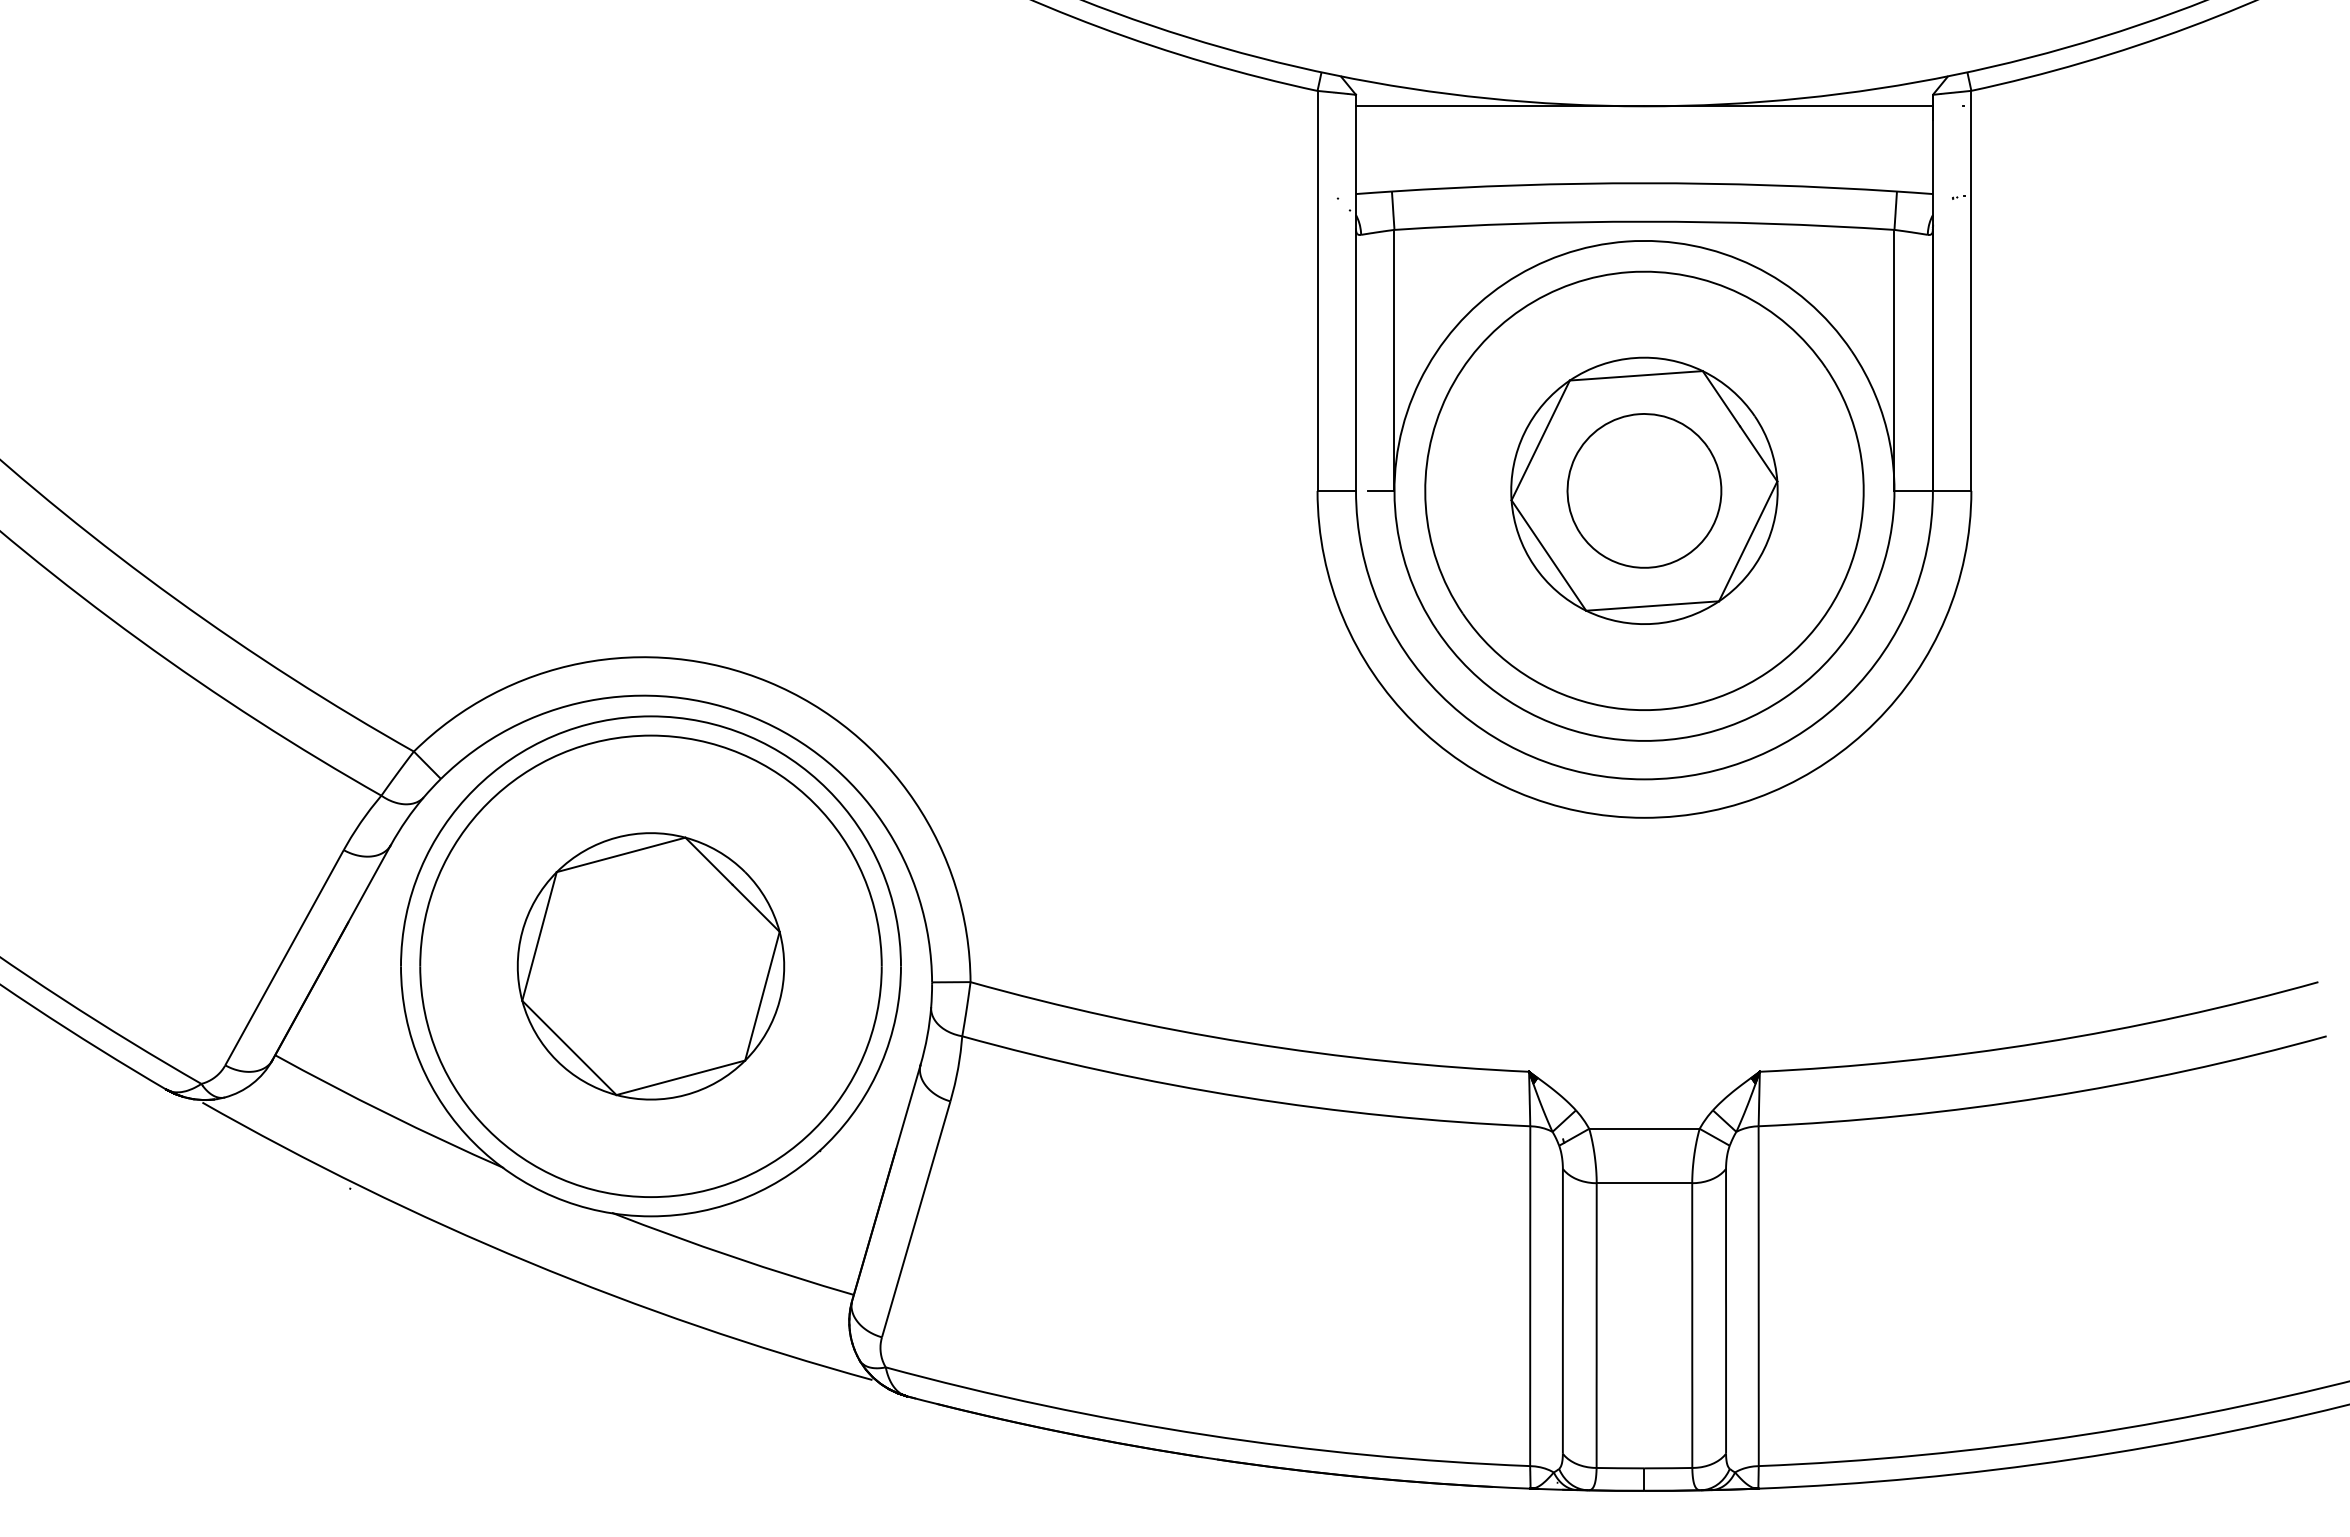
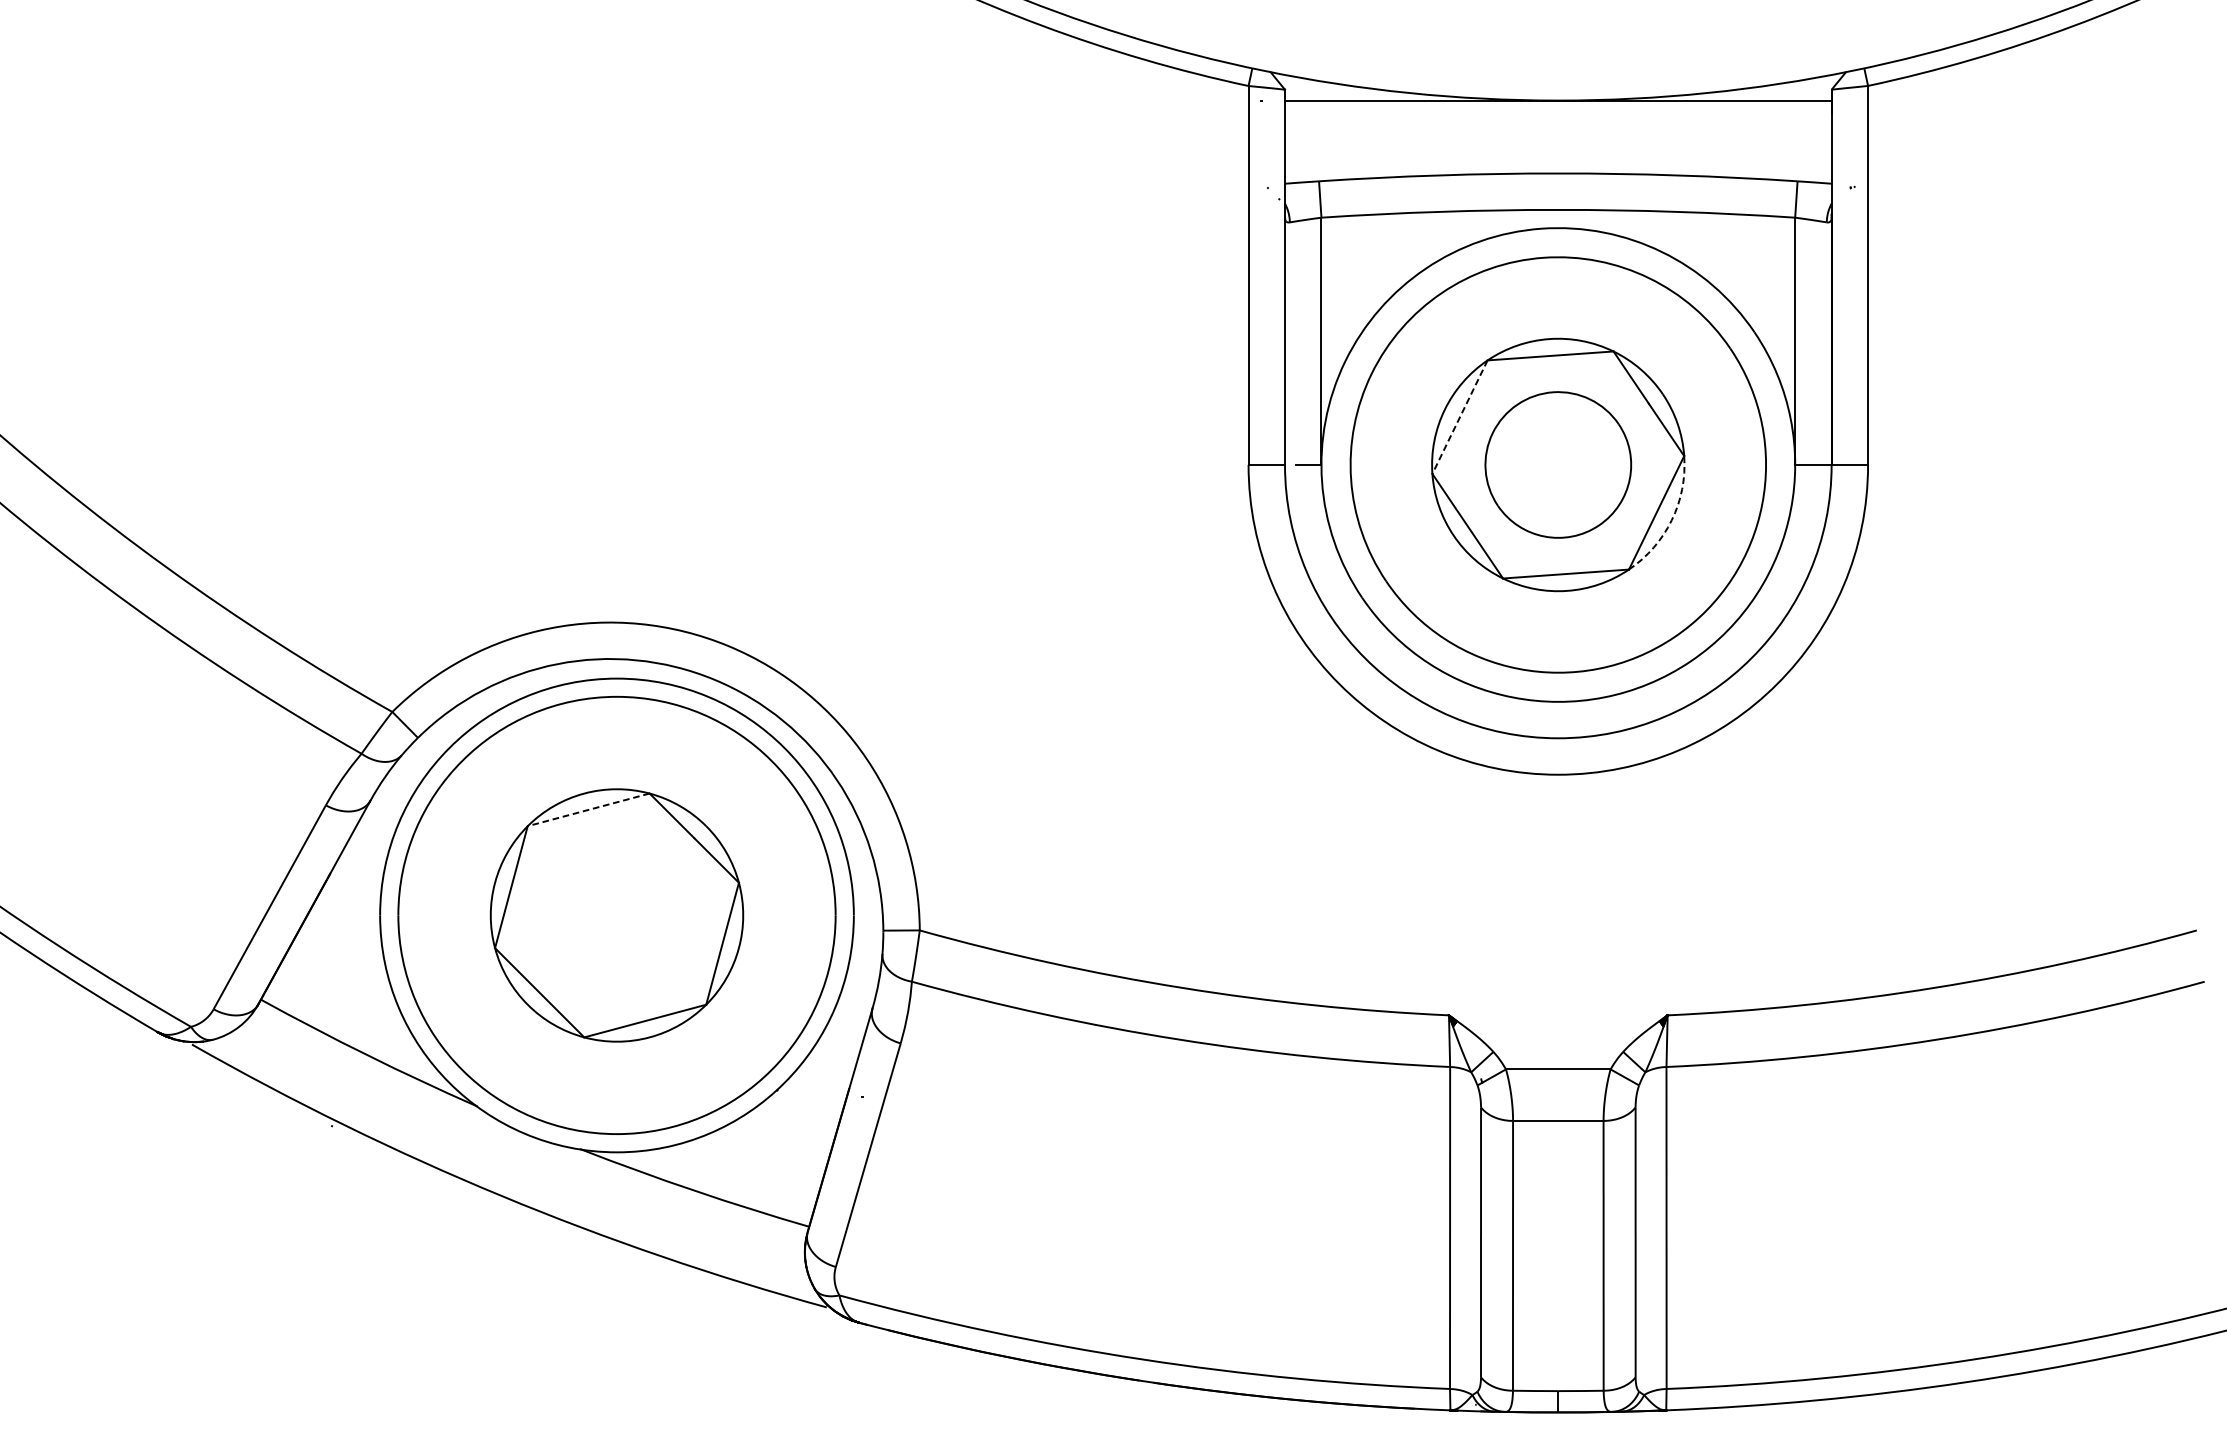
line: (1540, 440) -> (1459, 417), solid -> dashed
arc: (1764, 549) -> (1672, 520), solid -> dashed
line: (621, 854) -> (589, 809), solid -> dashed

